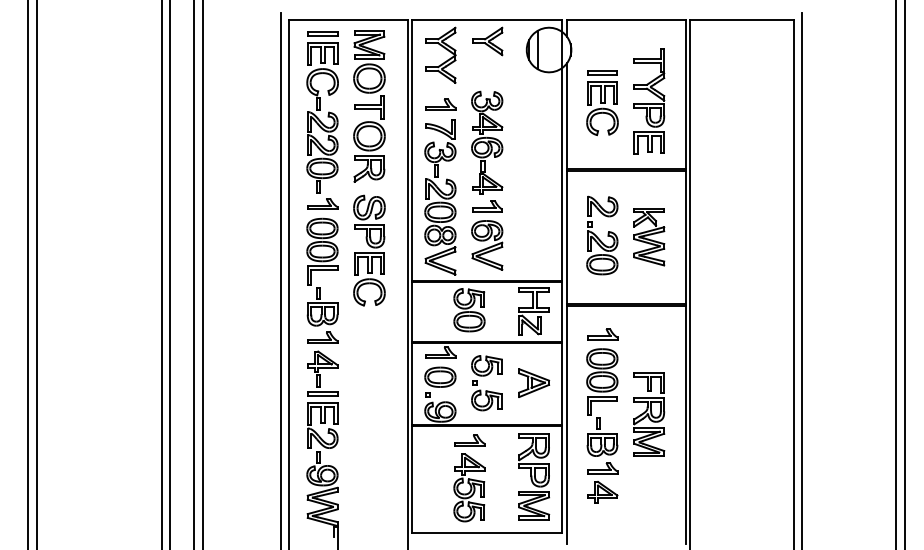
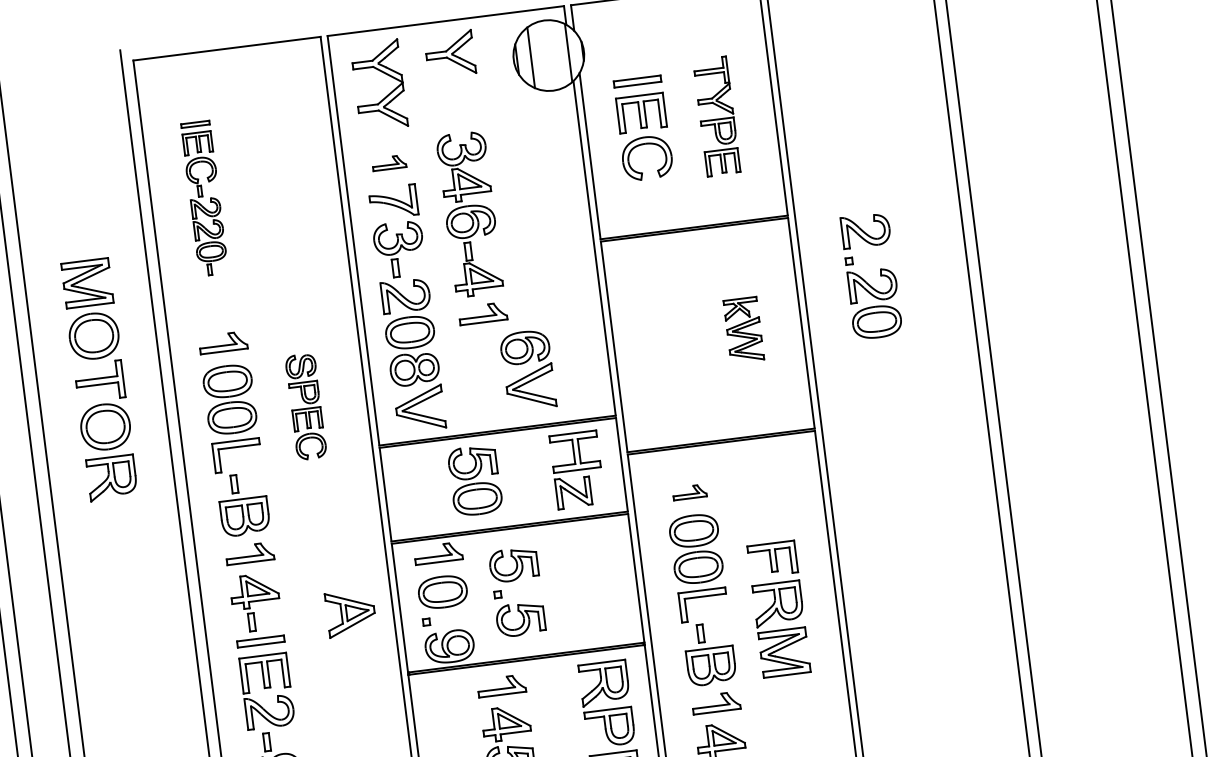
part: (649, 101) -> (717, 116), size x0.7
part: (440, 104) -> (388, 162), size x0.7
part: (369, 106) -> (99, 380), moved
part: (322, 112) -> (204, 198), size x0.6
part: (602, 235) -> (871, 276), moved
part: (649, 237) -> (744, 330), size x0.7
part: (487, 245) -> (528, 370), moved
part: (369, 250) -> (306, 406), size x0.6
part: (602, 334) -> (689, 492), size x0.7
part: (534, 382) -> (351, 612), moved

